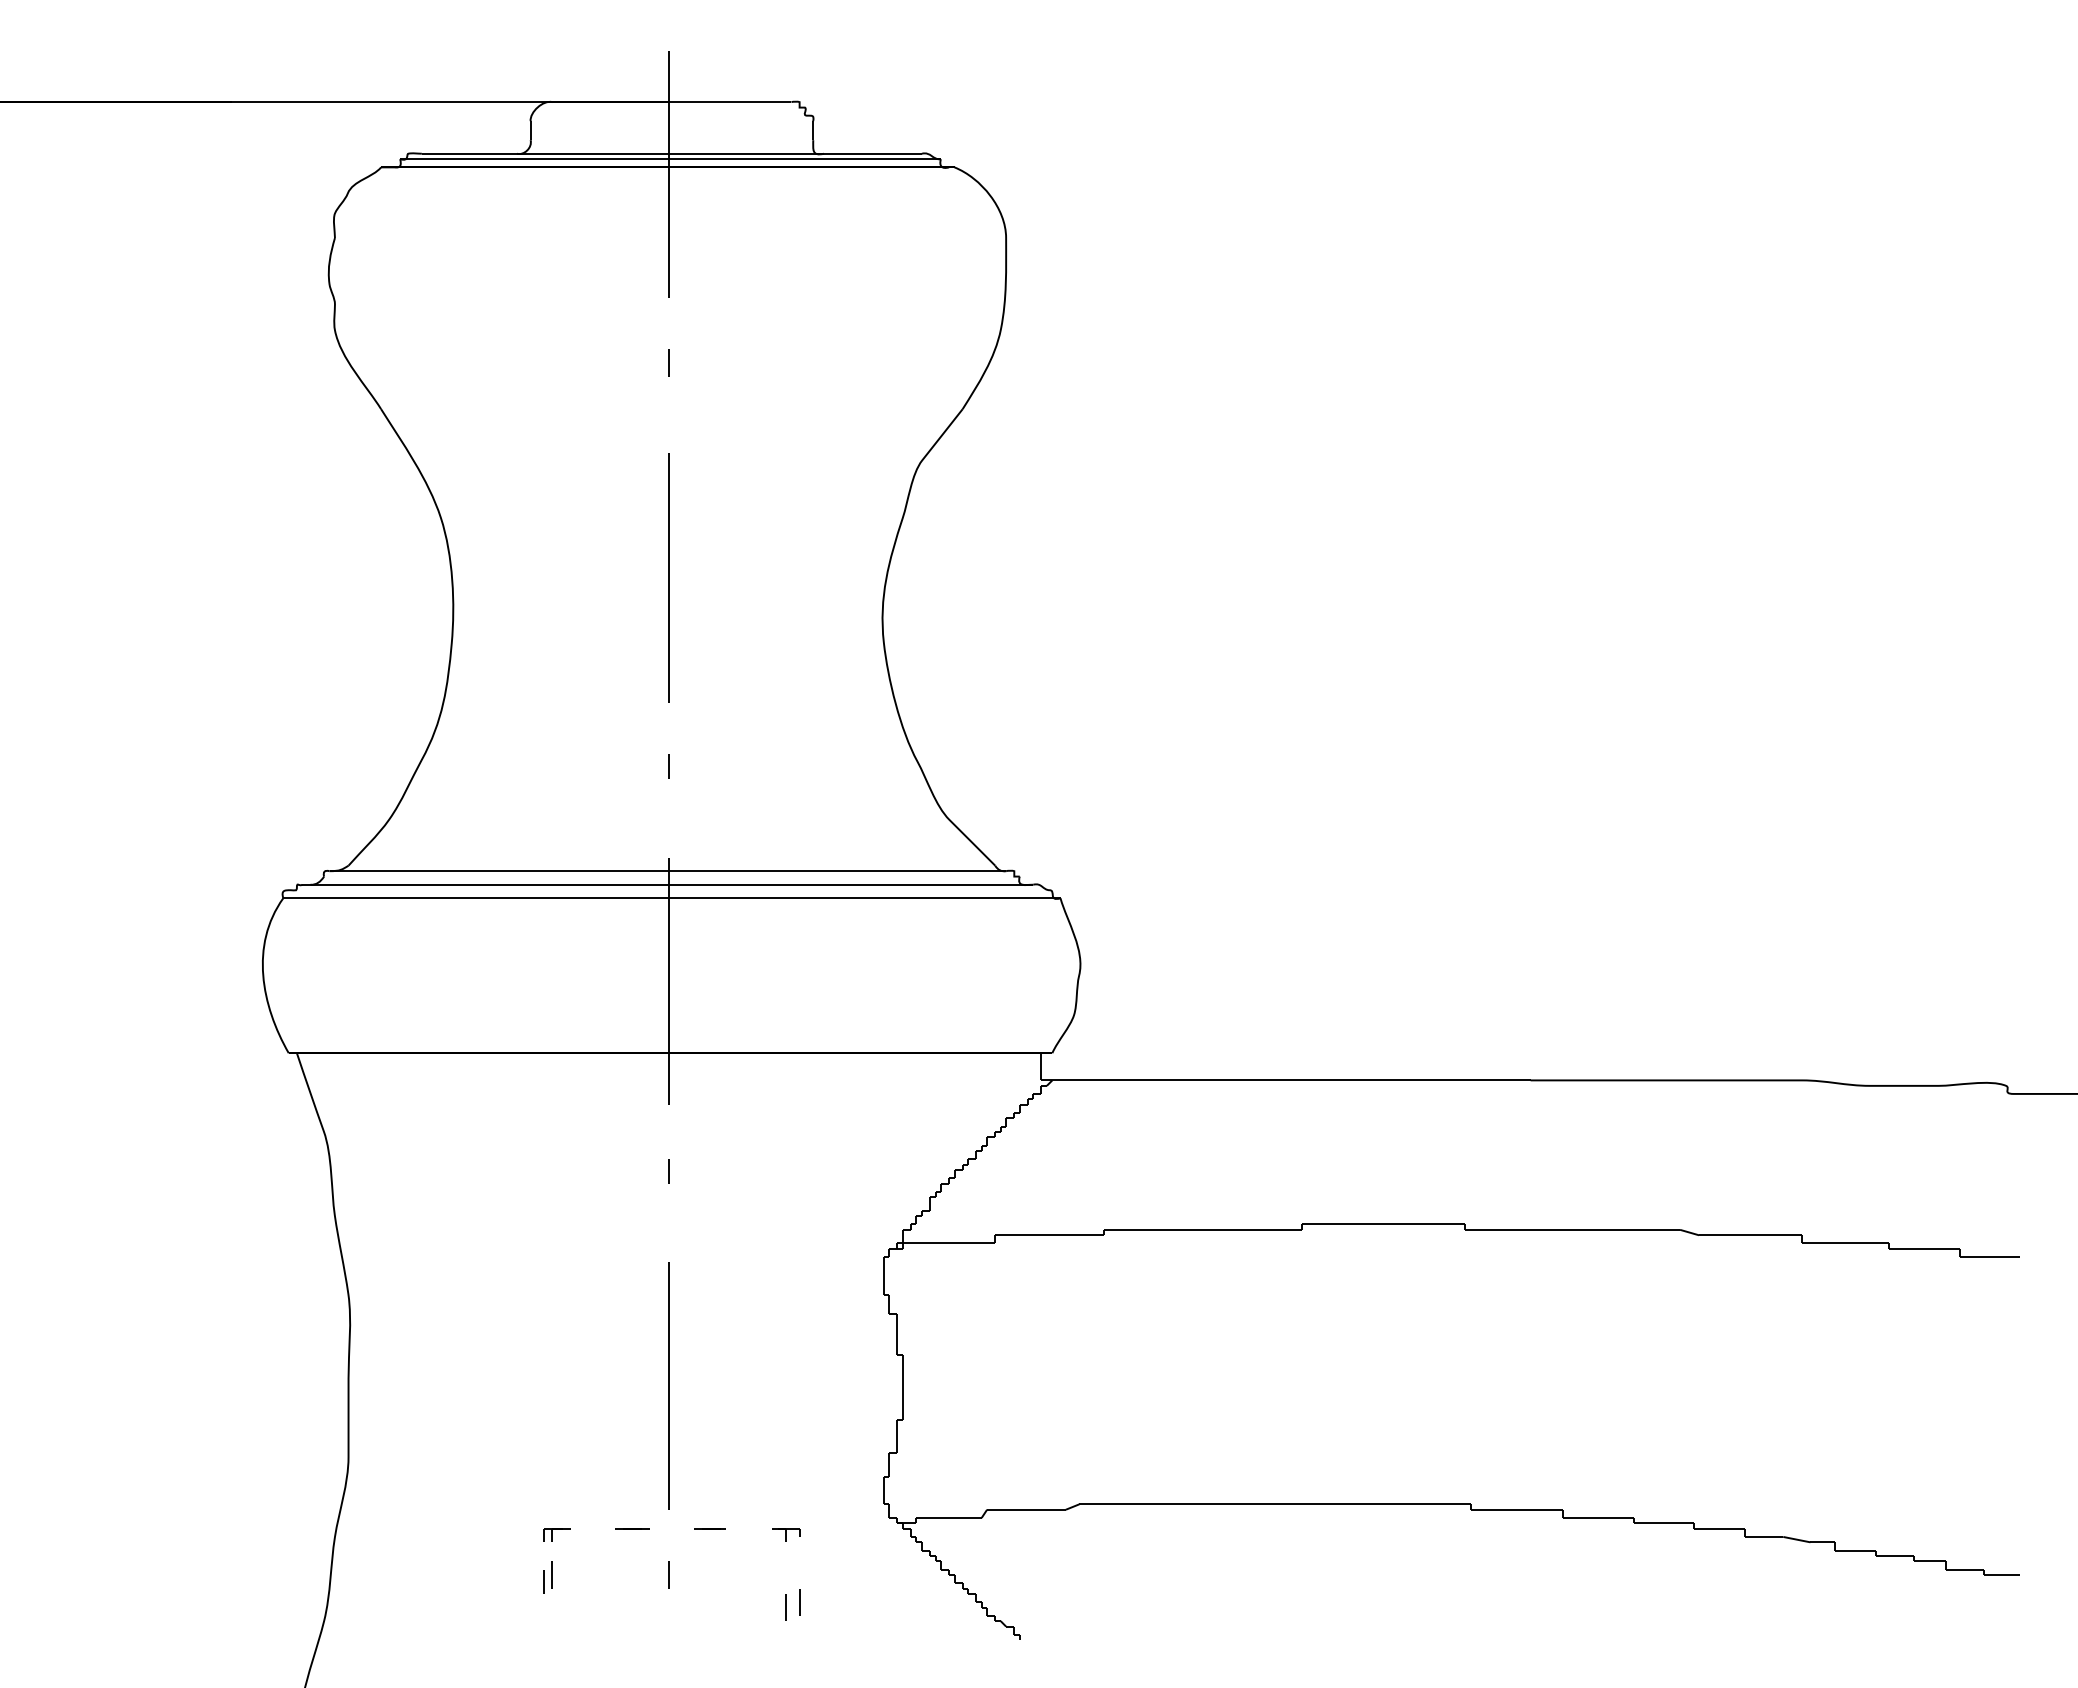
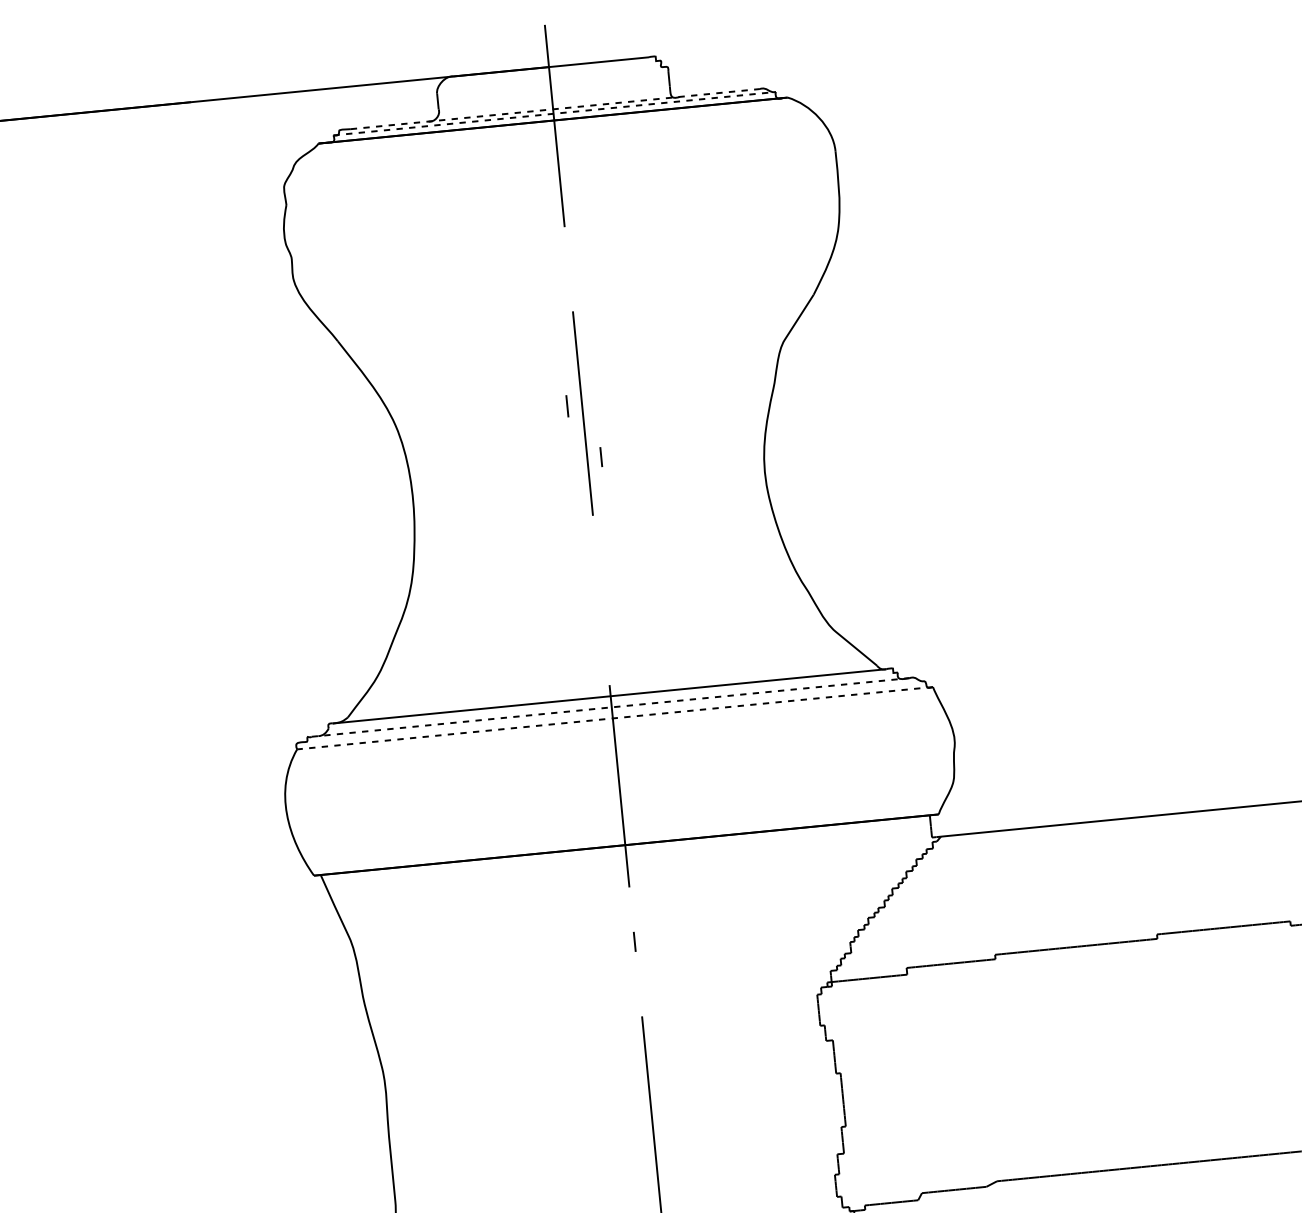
line: (672, 153) -> (555, 108), solid -> dashed
line: (671, 159) -> (555, 113), solid -> dashed
line: (668, 362) -> (566, 405), moved
line: (668, 577) -> (582, 413), moved
line: (668, 766) -> (600, 457), moved
line: (667, 884) -> (610, 707), solid -> dashed
line: (671, 898) -> (614, 718), solid -> dashed

